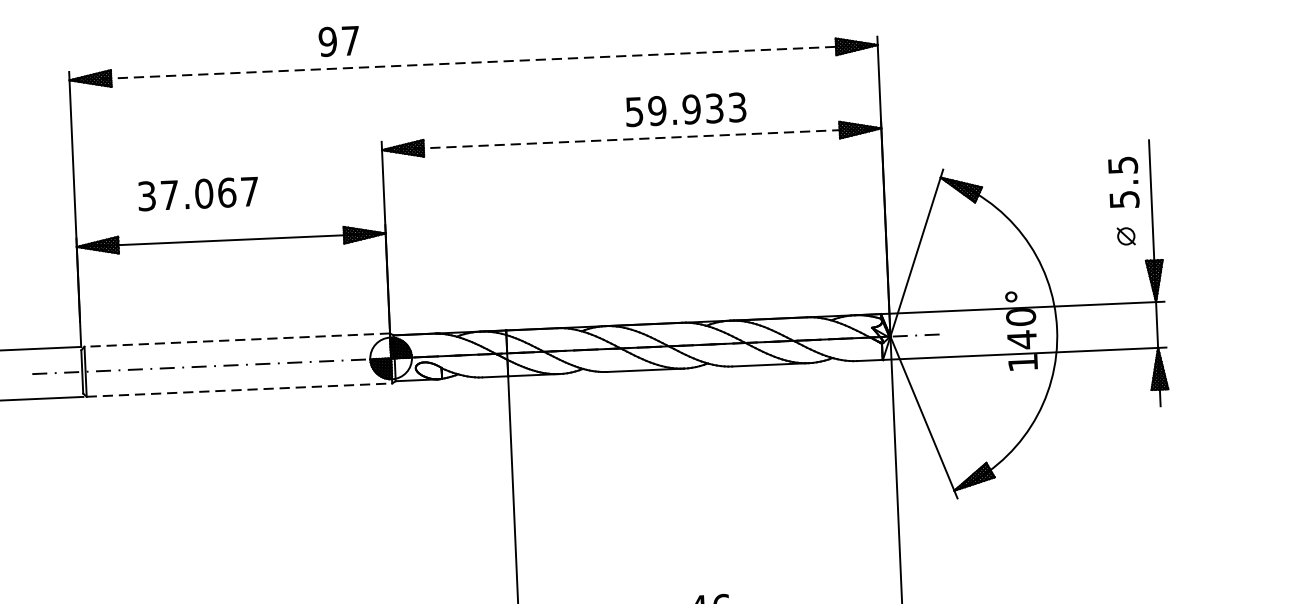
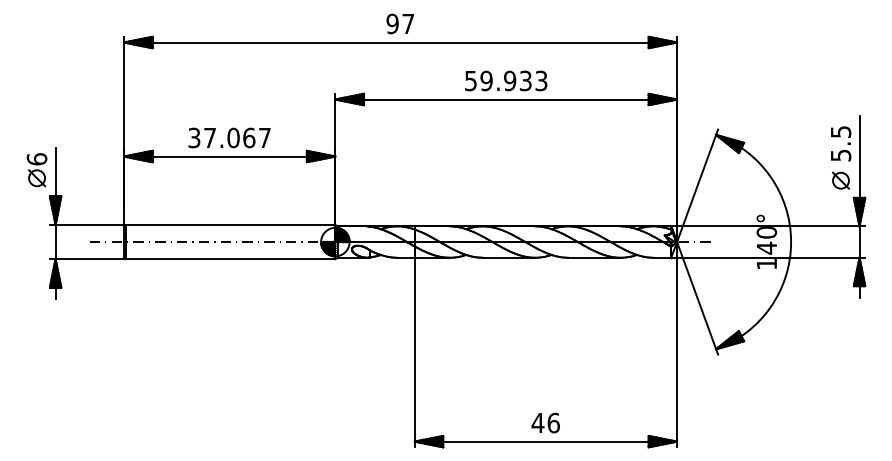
text: (339, 40) -> (400, 23), moved
line: (473, 62) -> (400, 42), dashed -> solid
text: (686, 108) -> (506, 80), moved
line: (632, 139) -> (506, 99), dashed -> solid
text: (198, 193) -> (229, 137), moved
part: (1126, 236) -> (841, 180), size x1.43
line: (236, 339) -> (230, 224), dashed -> solid
line: (238, 390) -> (230, 259), dashed -> solid

